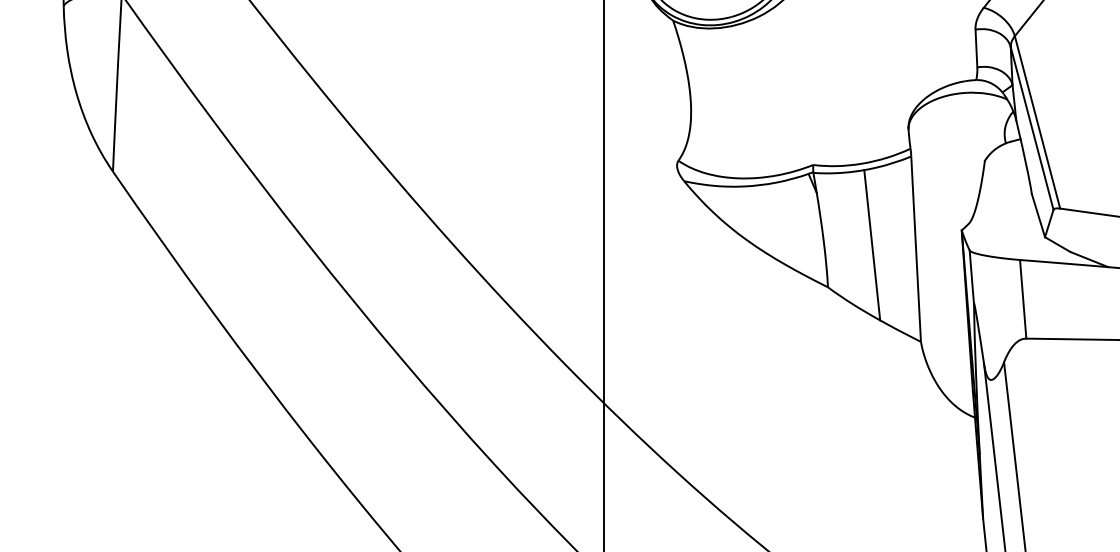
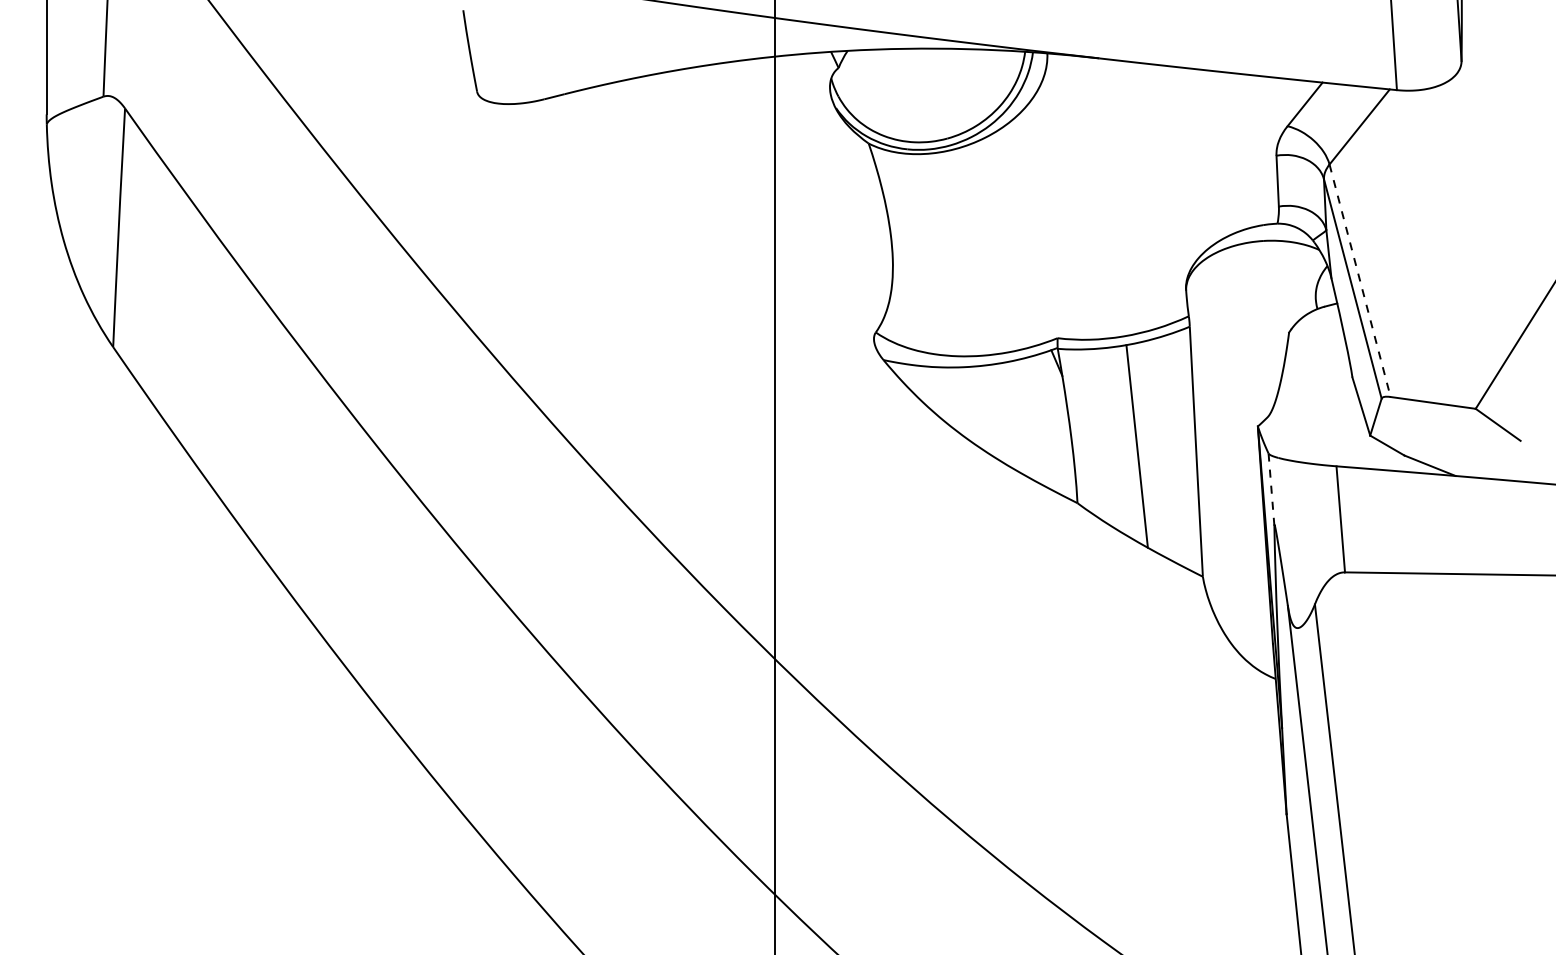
line: (1037, 122) -> (1360, 281), solid -> dashed
line: (971, 277) -> (1271, 490), solid -> dashed

